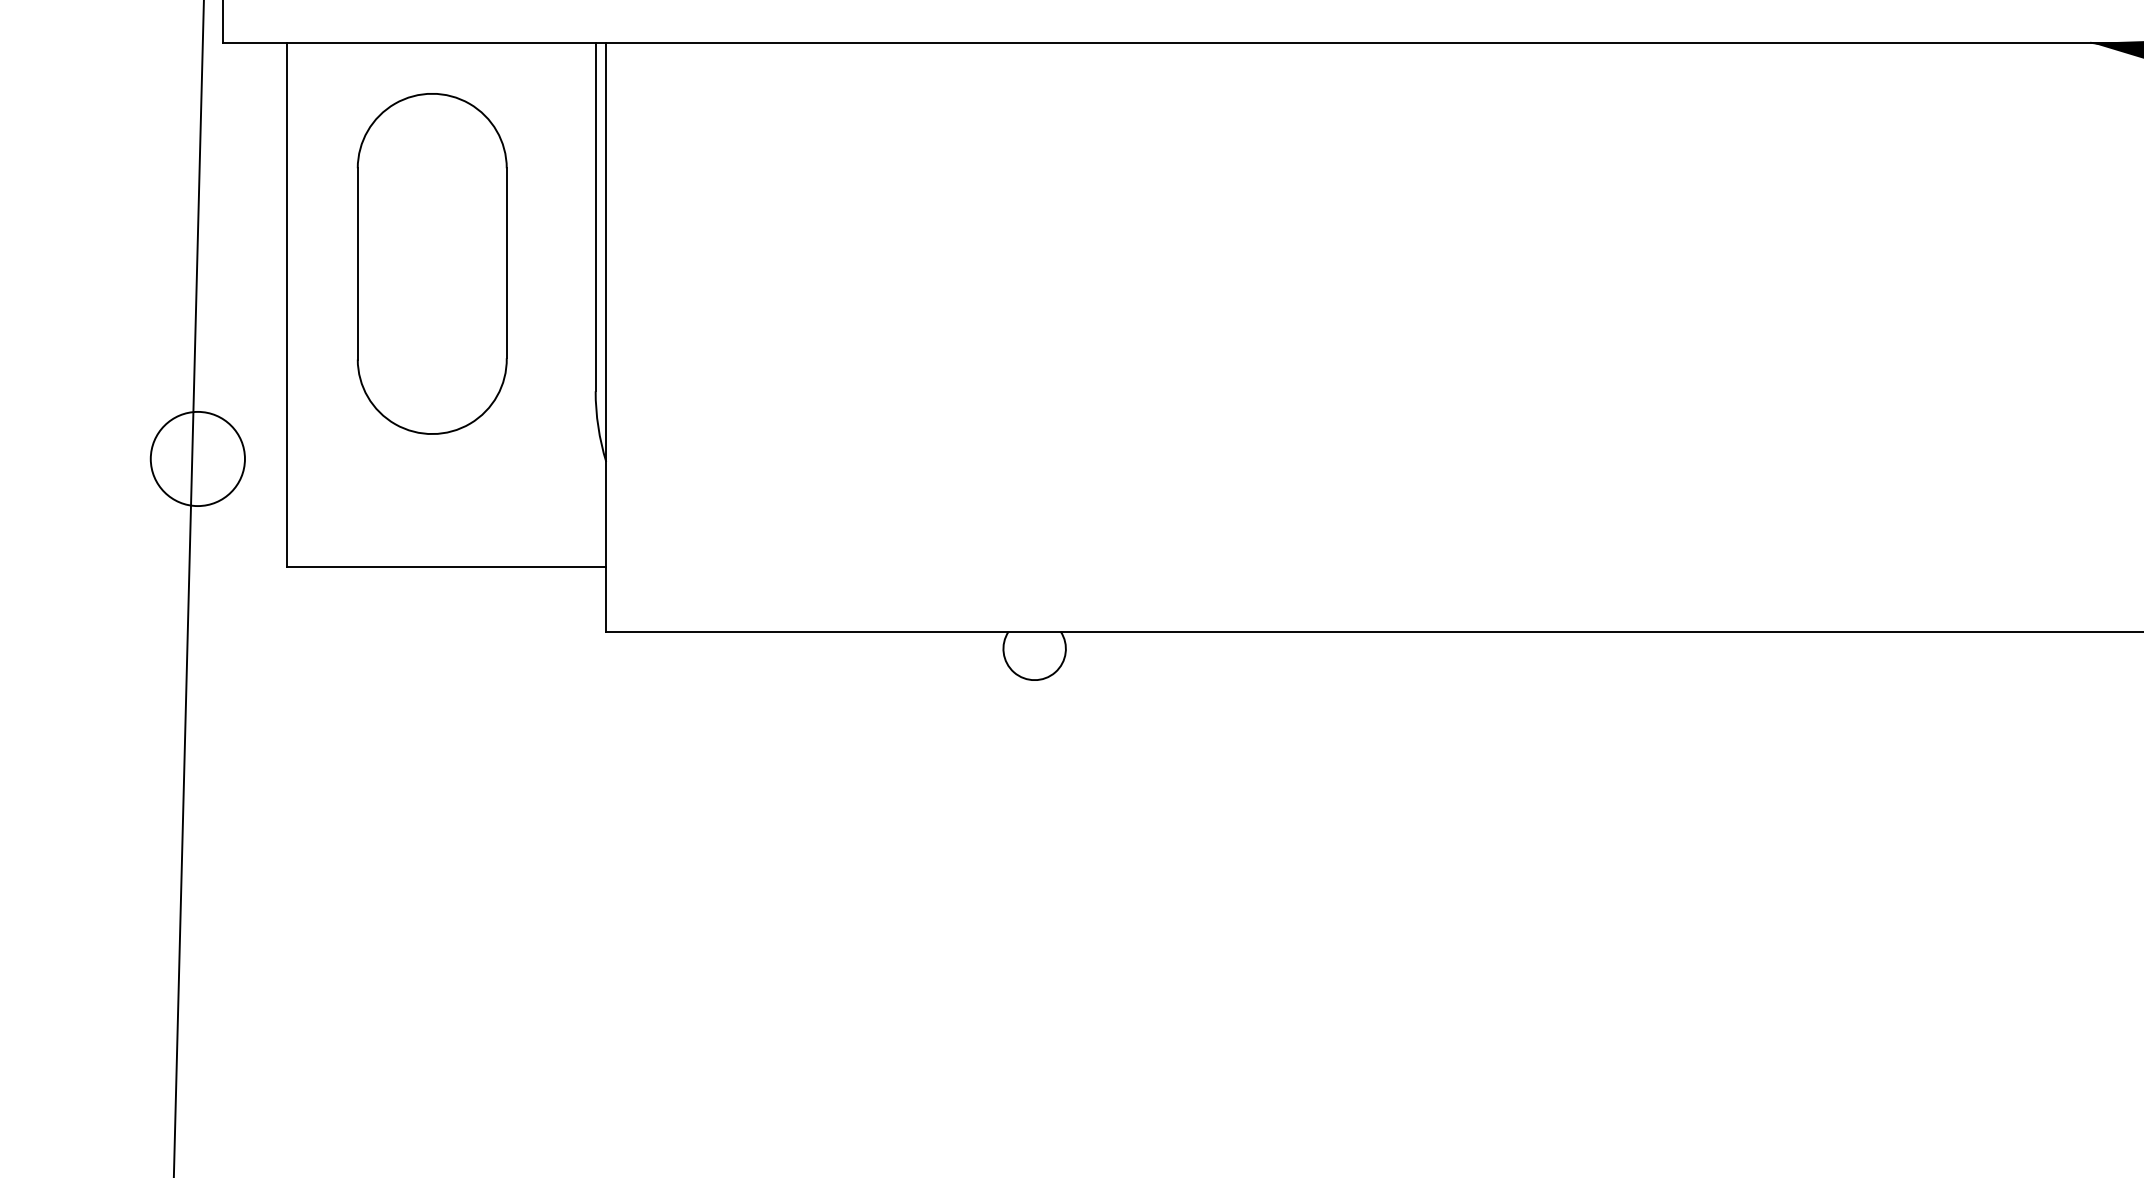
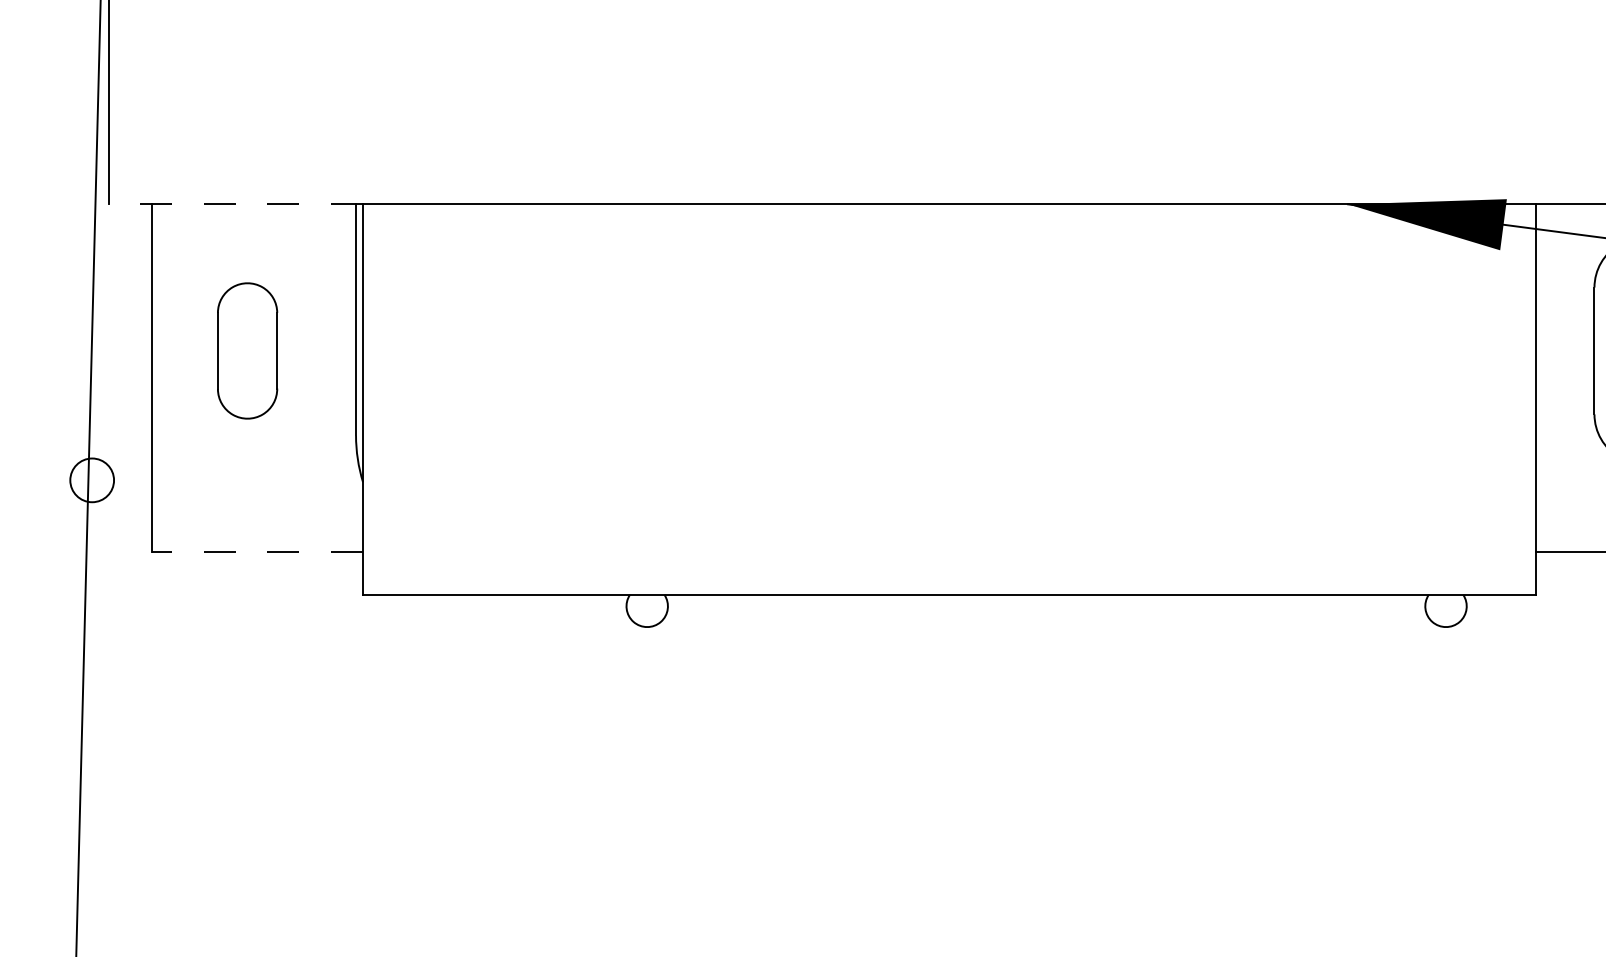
line: (413, 43) -> (235, 204), solid -> dashed
part: (432, 263) -> (247, 350), size x0.6
circle: (196, 459) -> (91, 480), size x0.7
line: (447, 567) -> (257, 552), solid -> dashed

